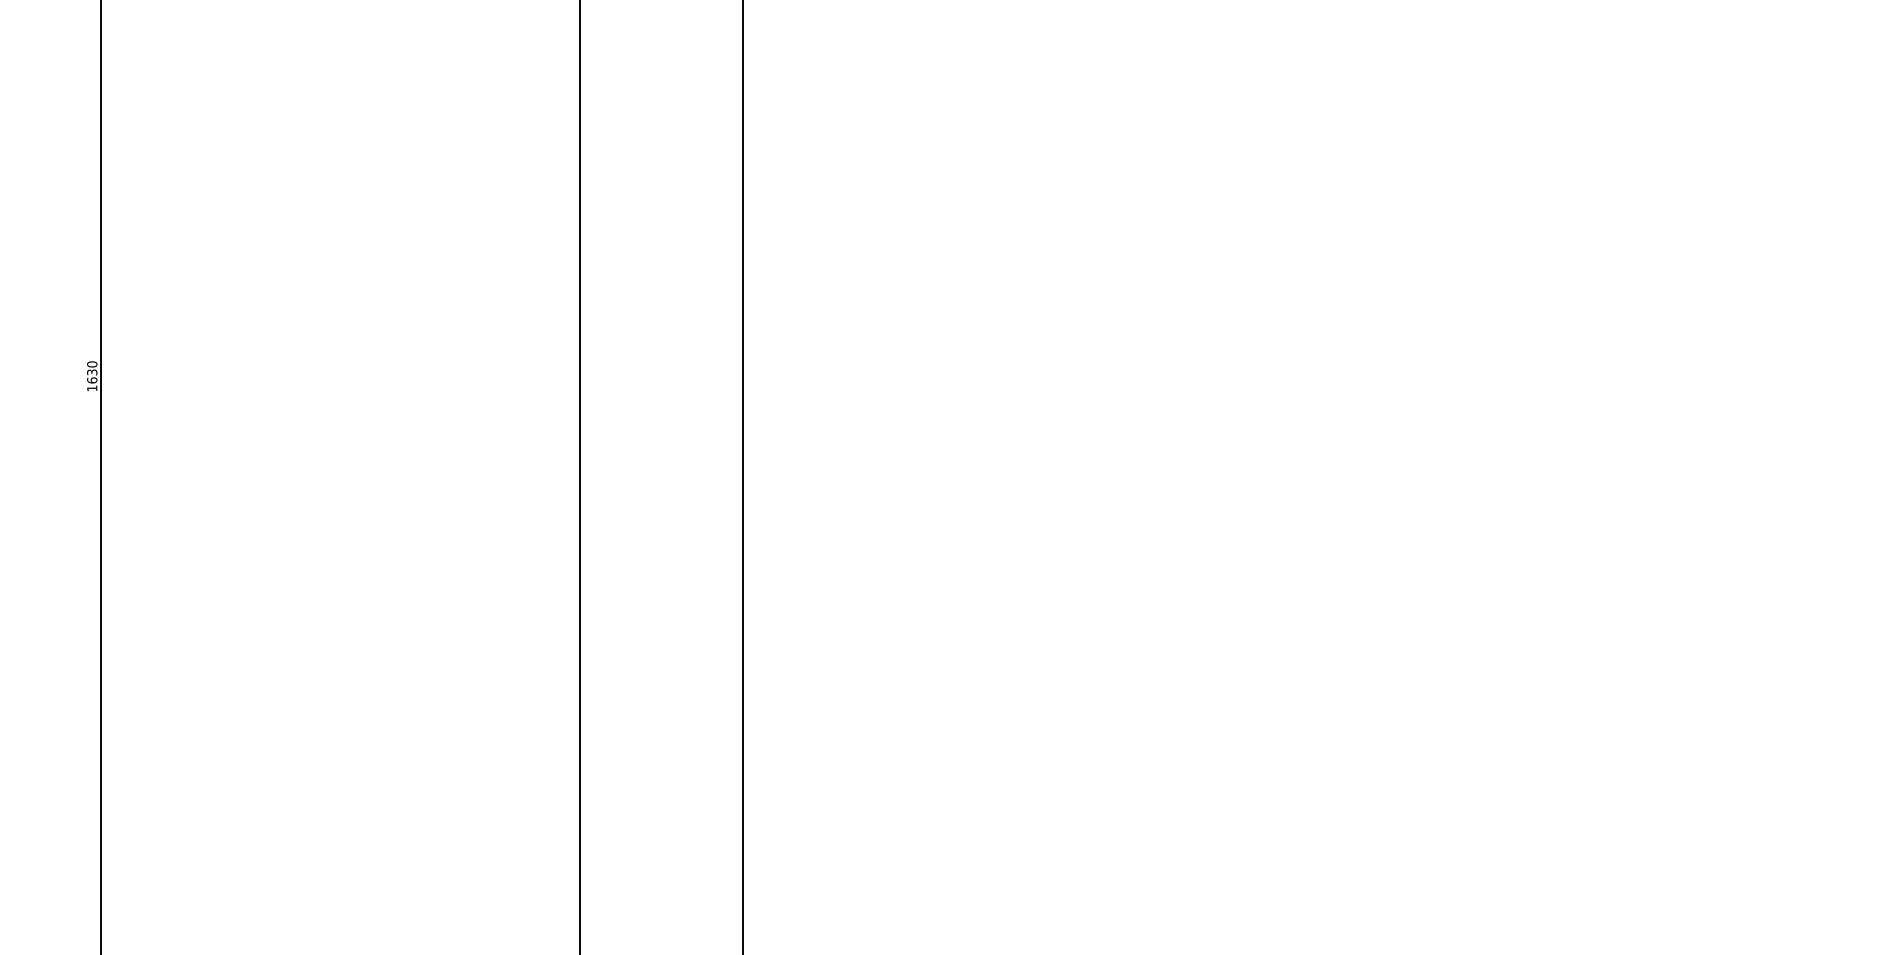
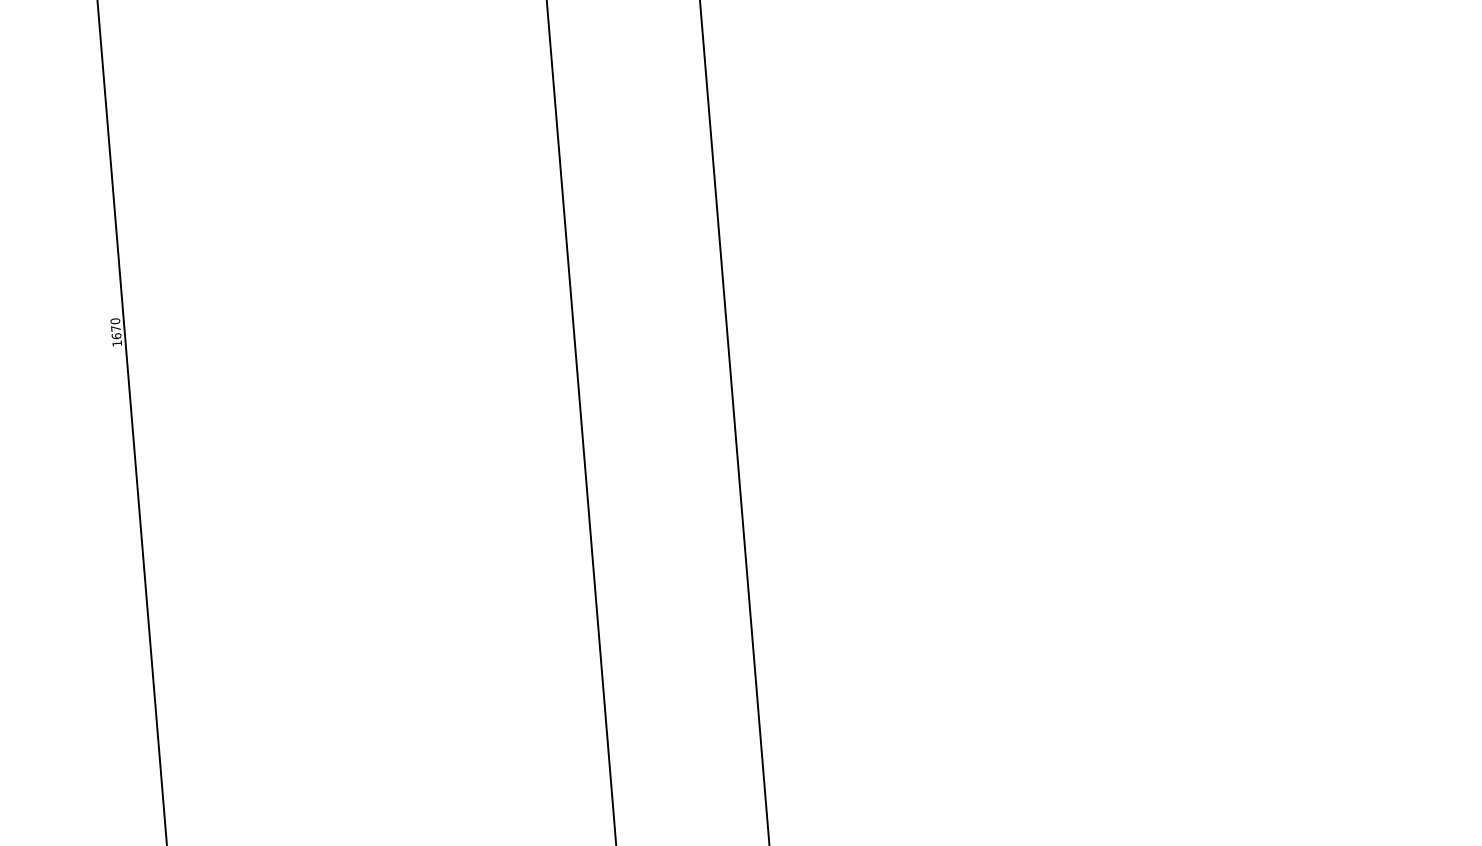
text: (92, 372) -> (116, 328), 1630 -> 1670

